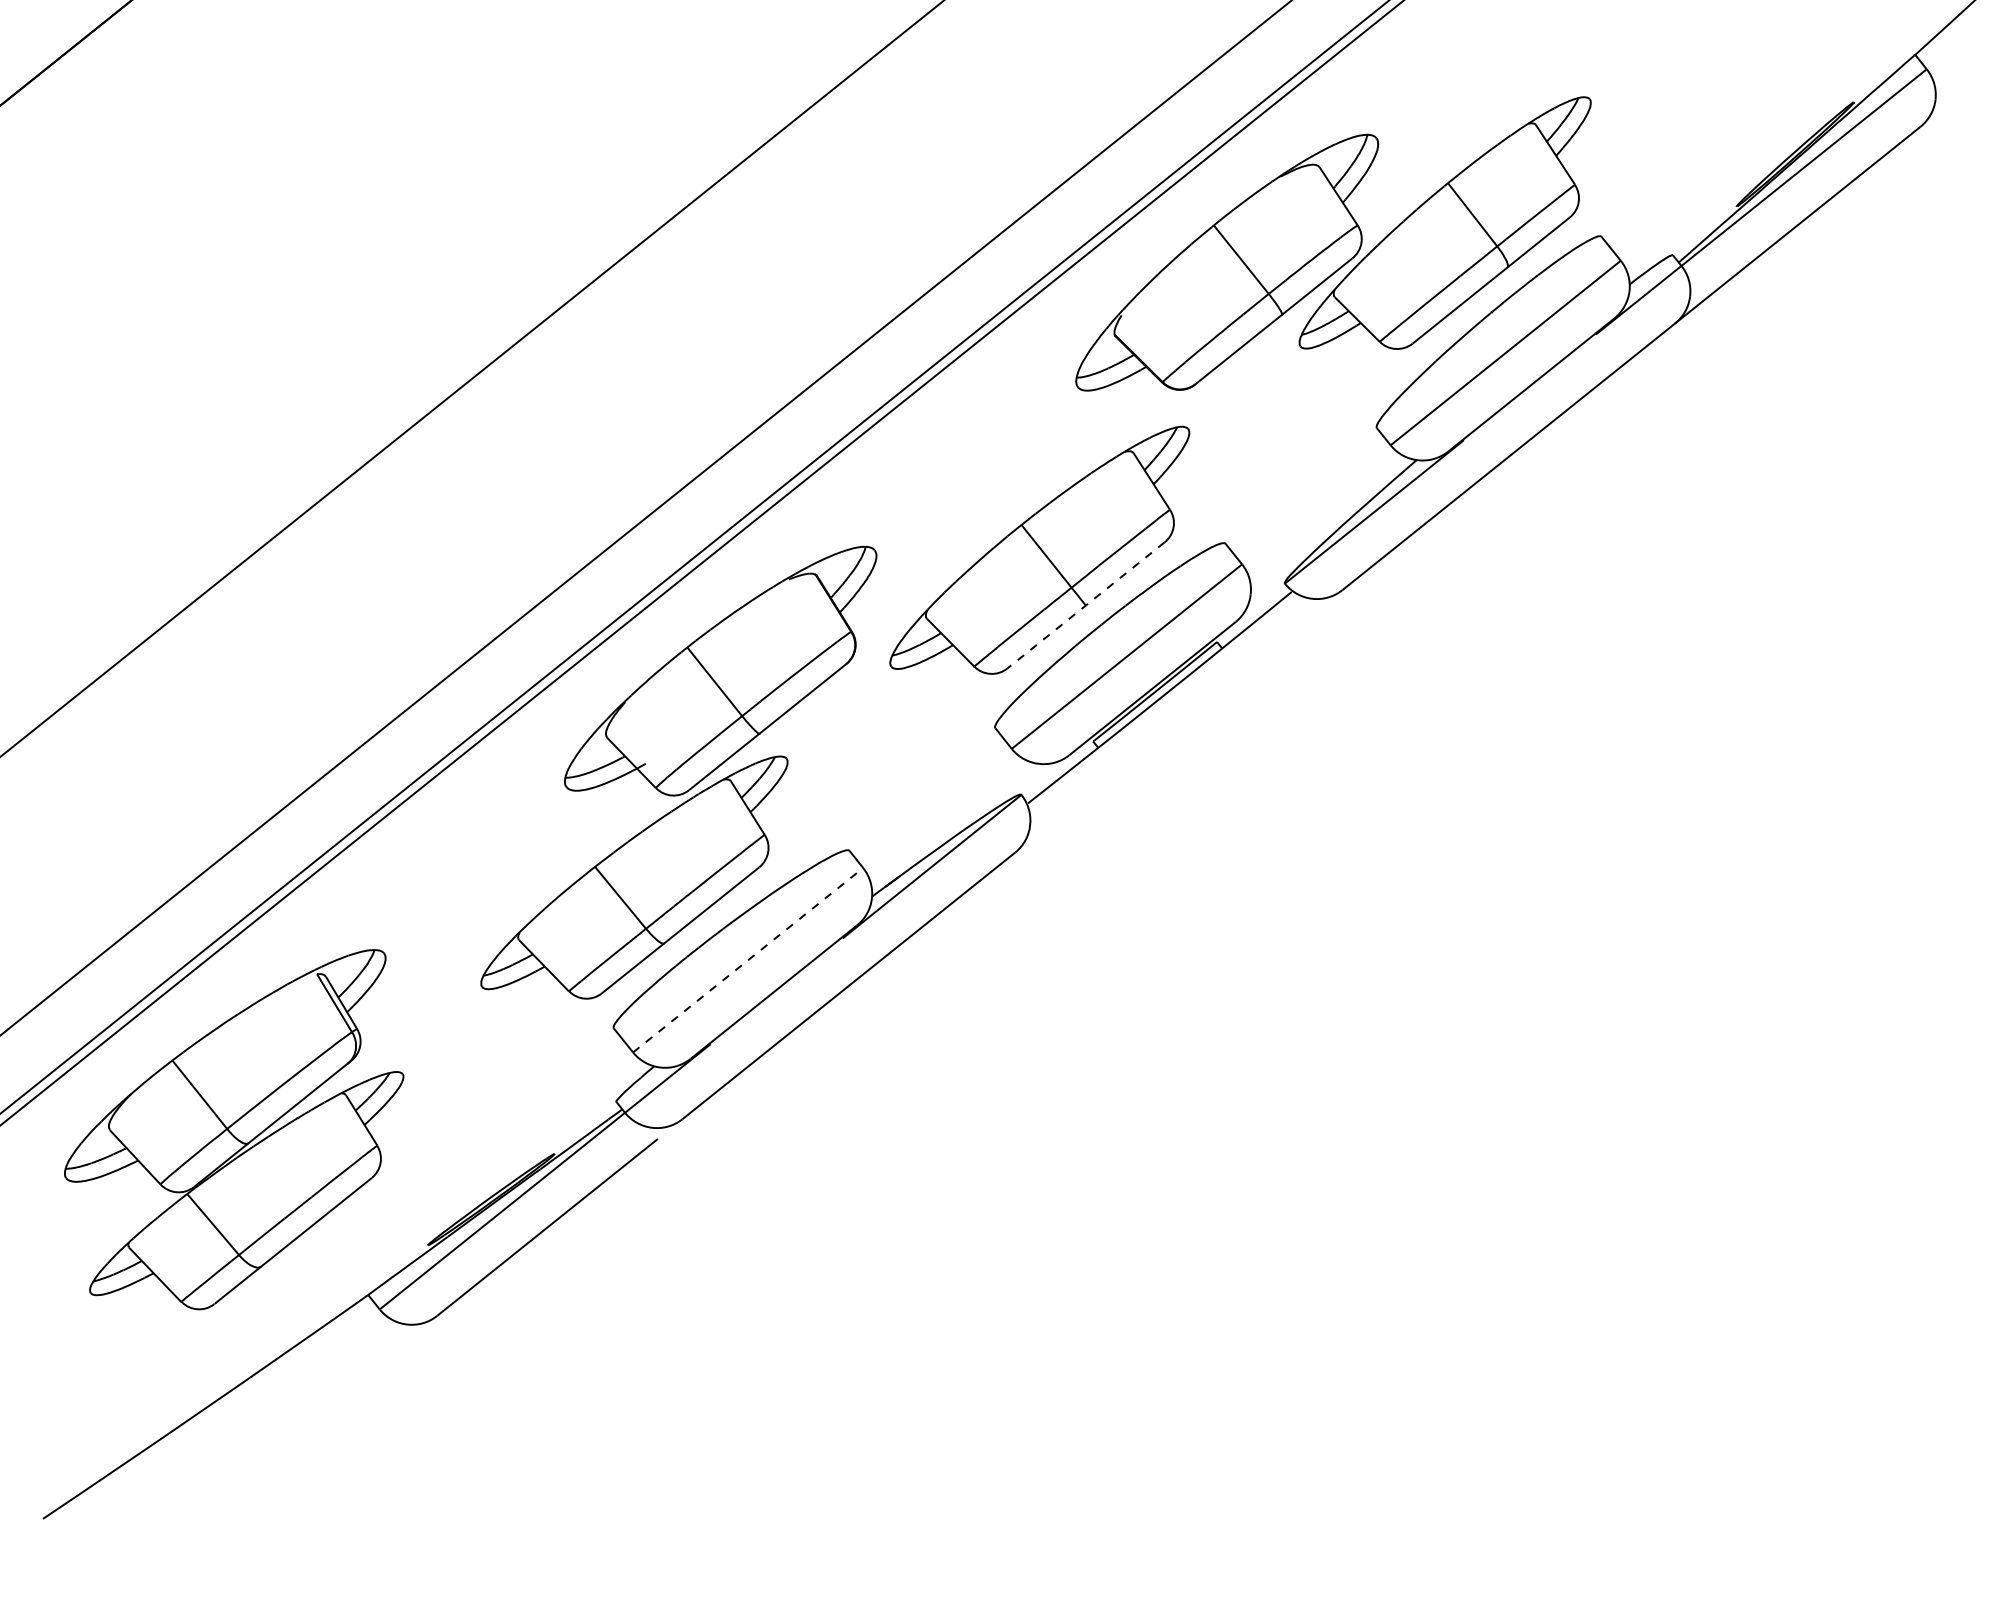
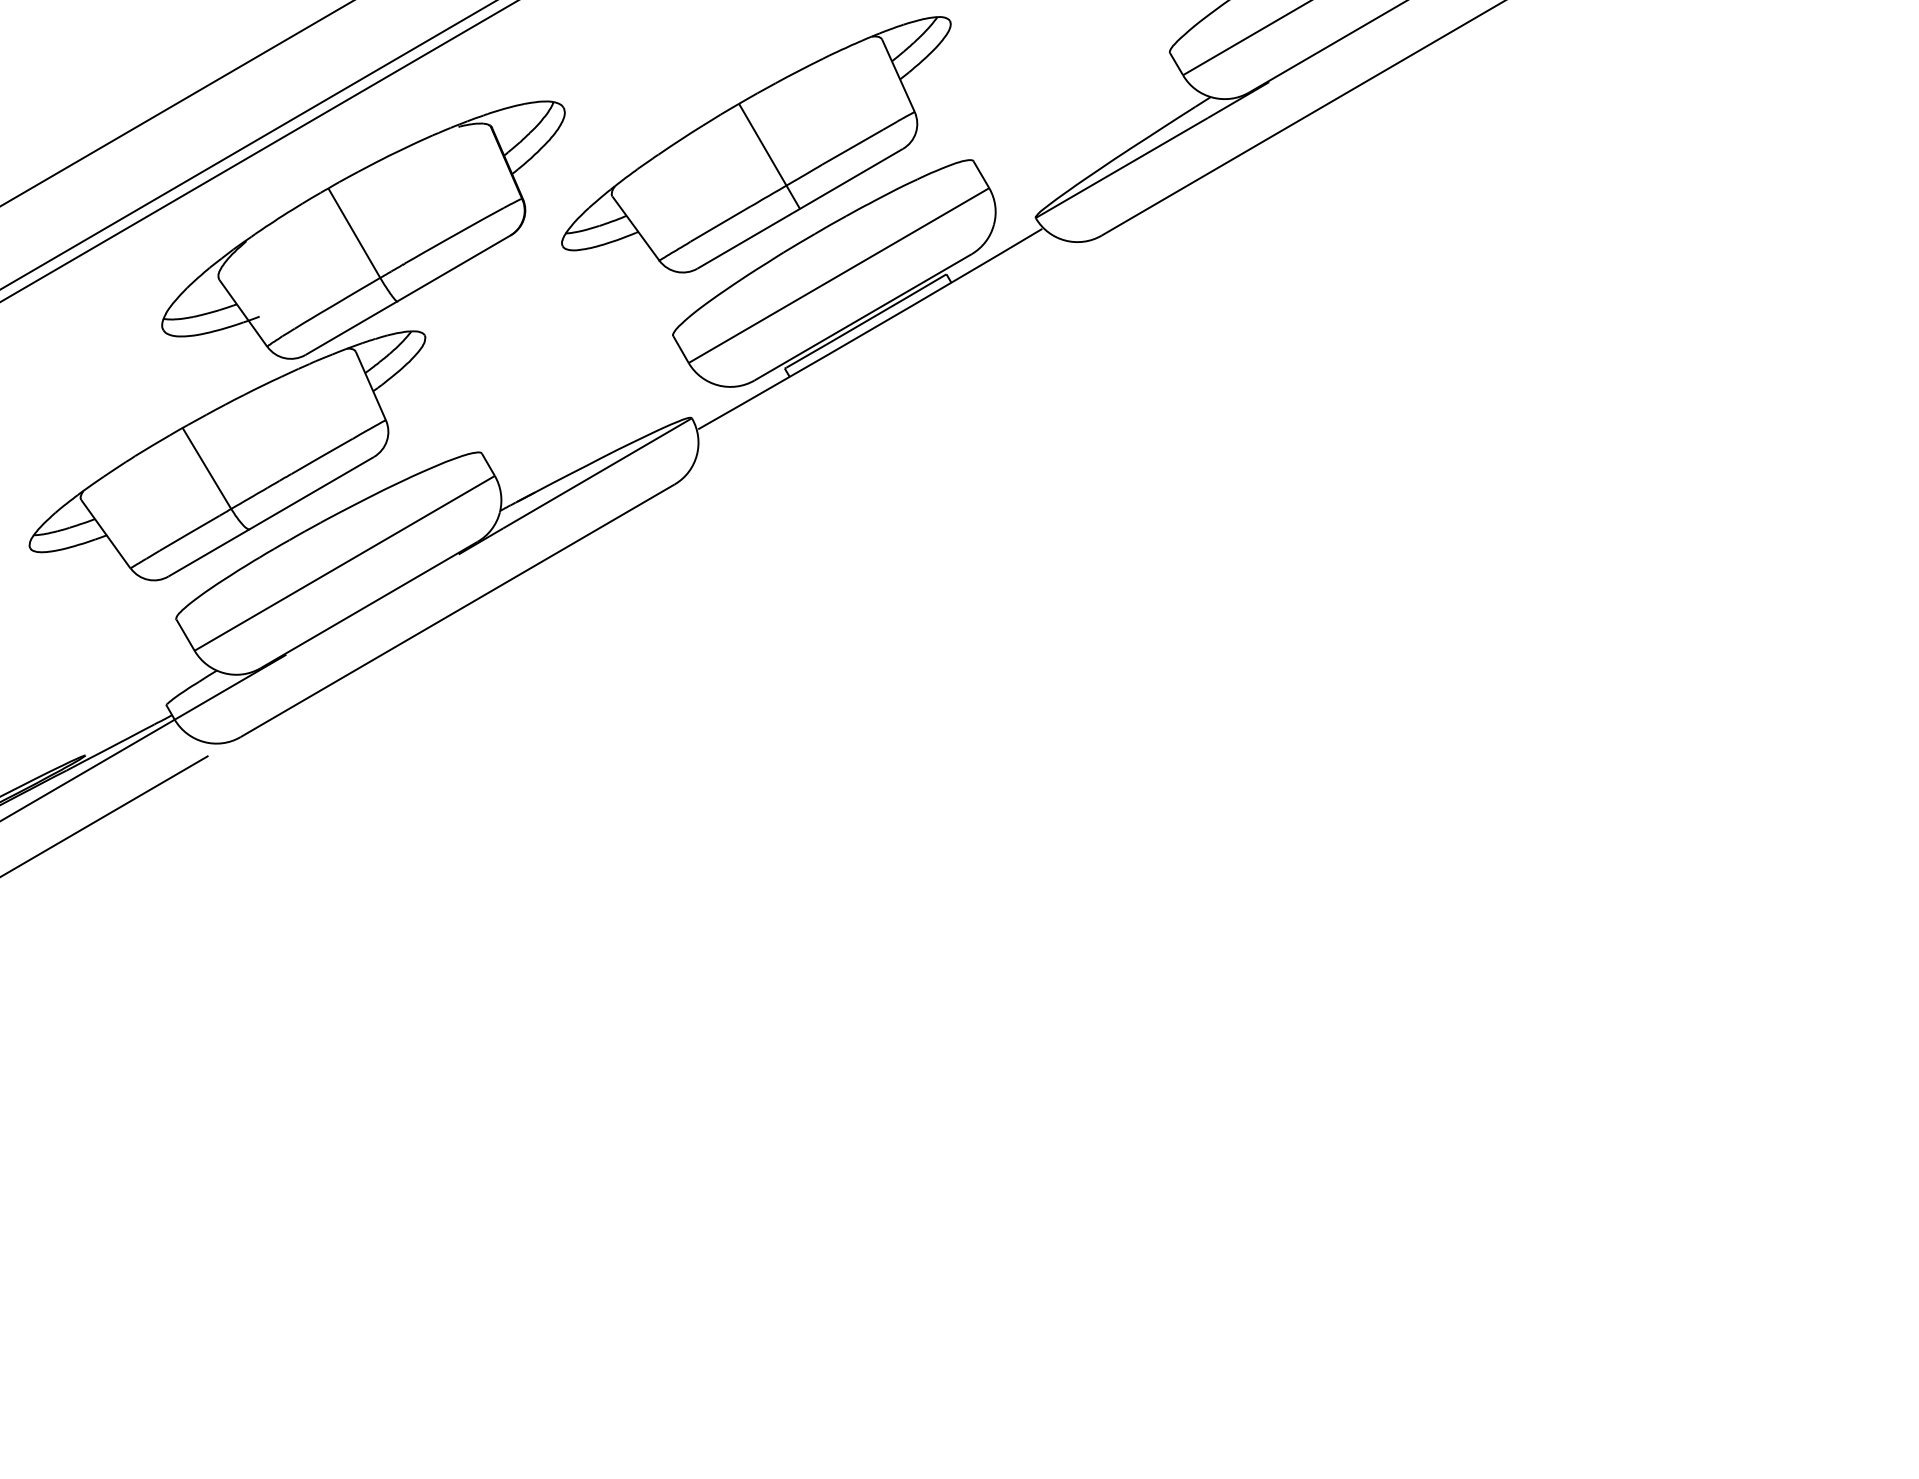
line: (1085, 605) -> (799, 208), dashed -> solid
line: (748, 959) -> (345, 562), dashed -> solid

